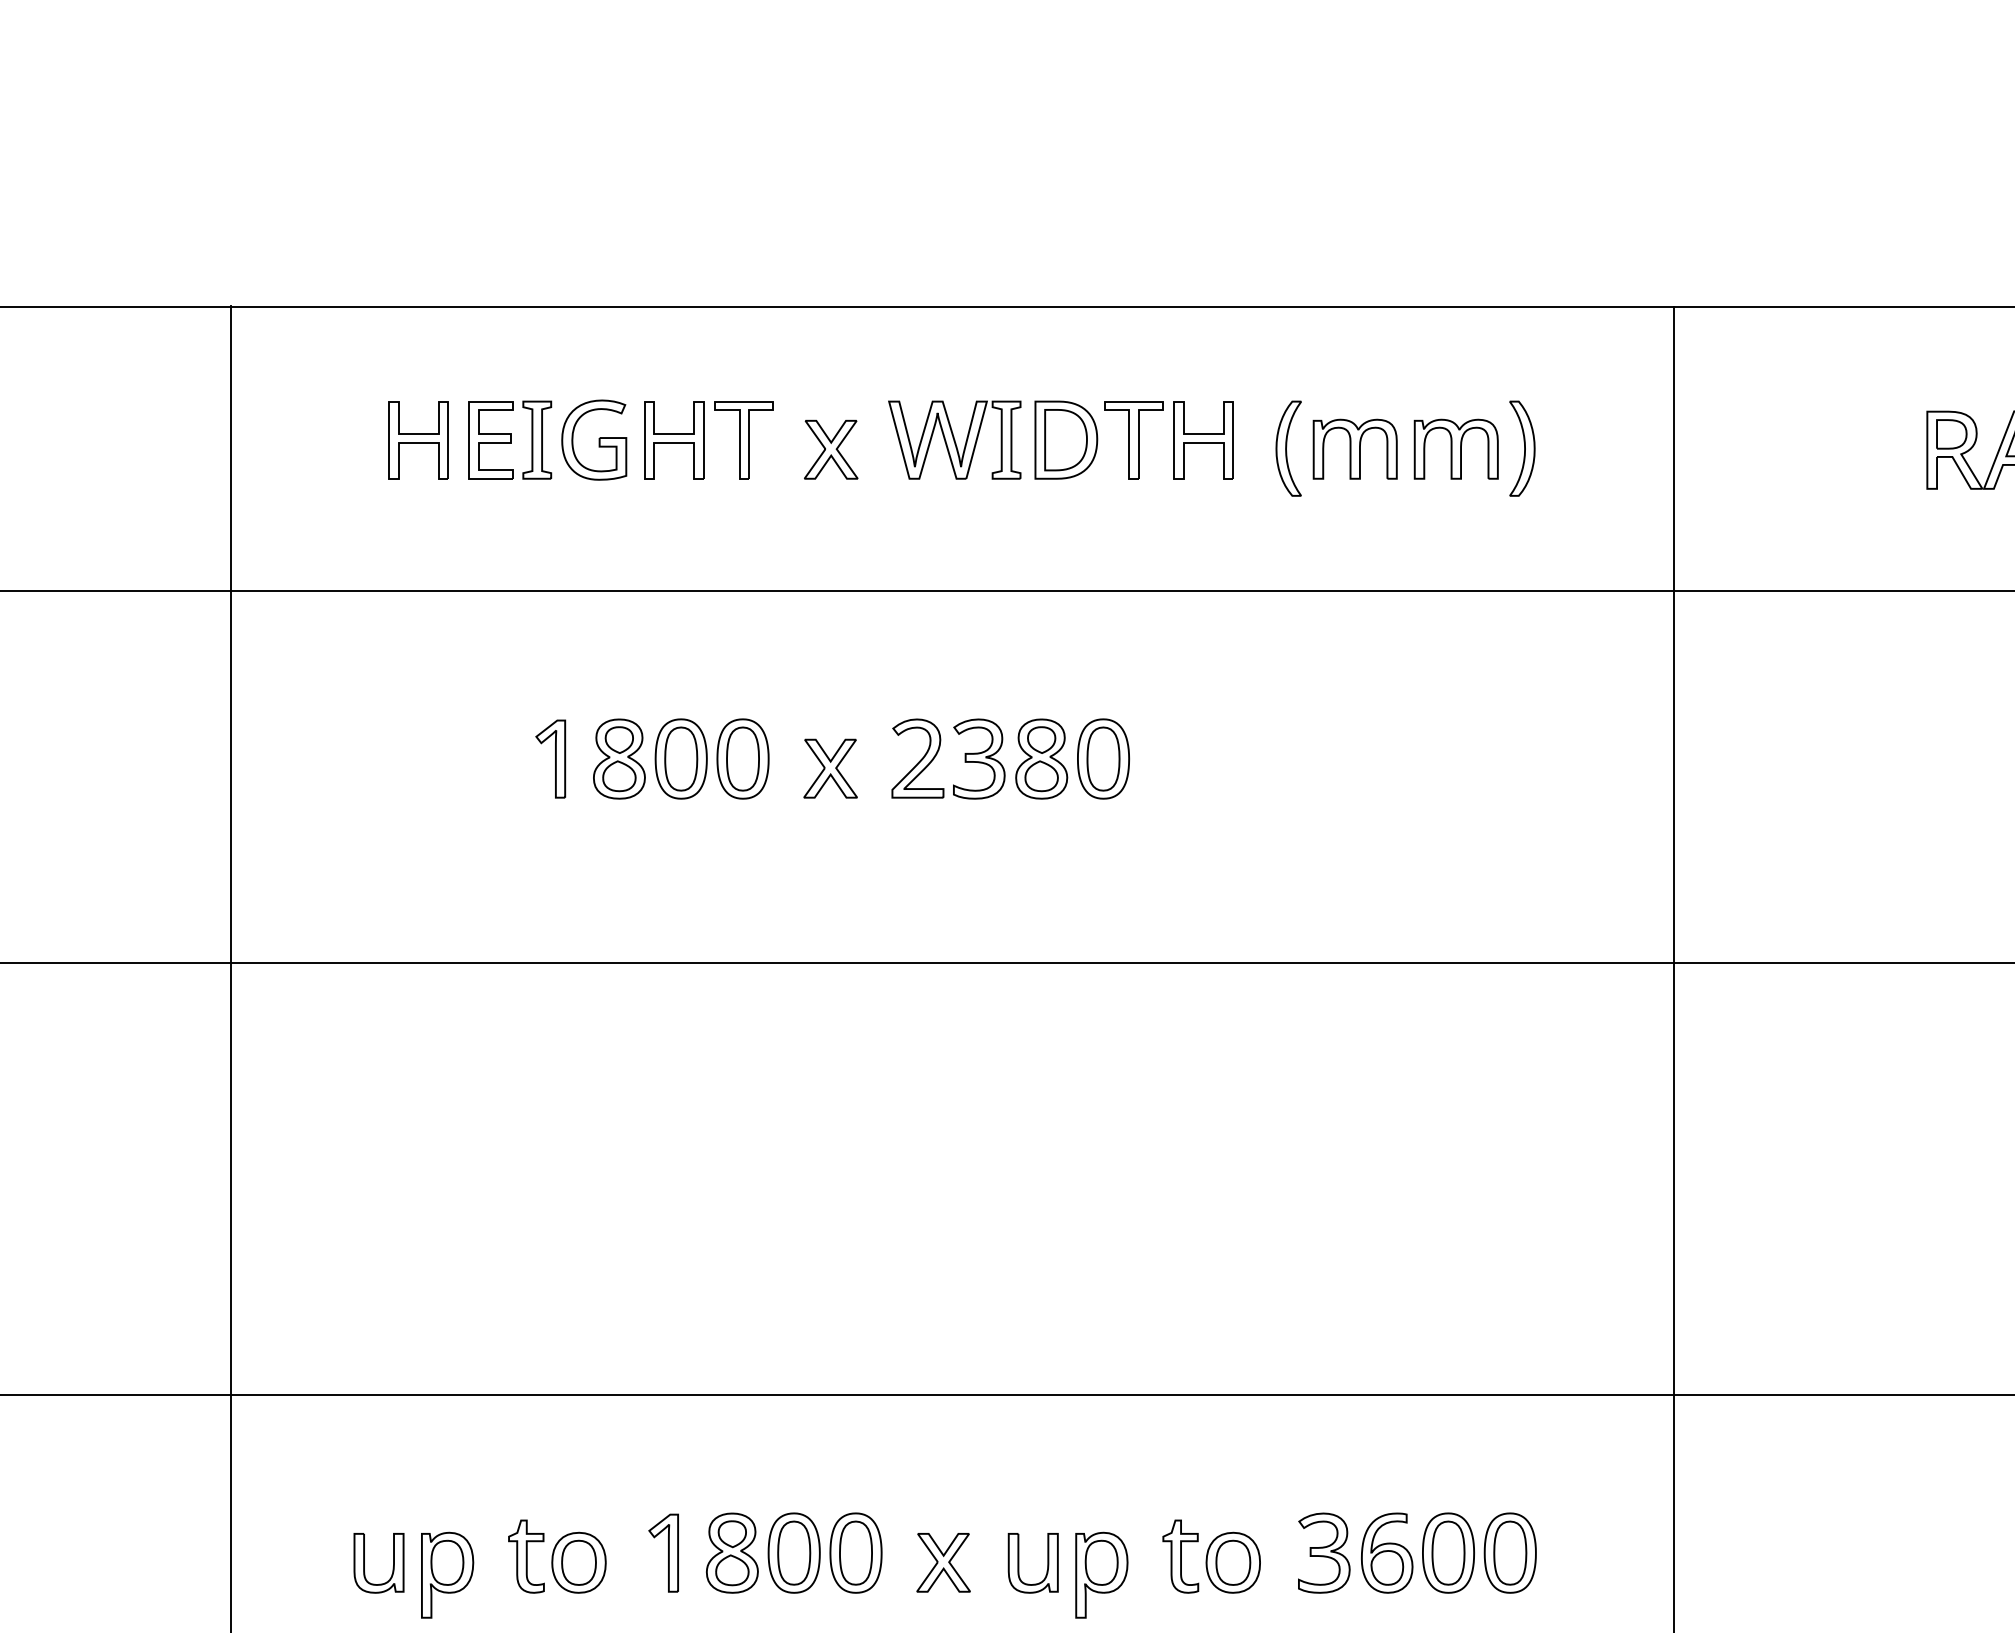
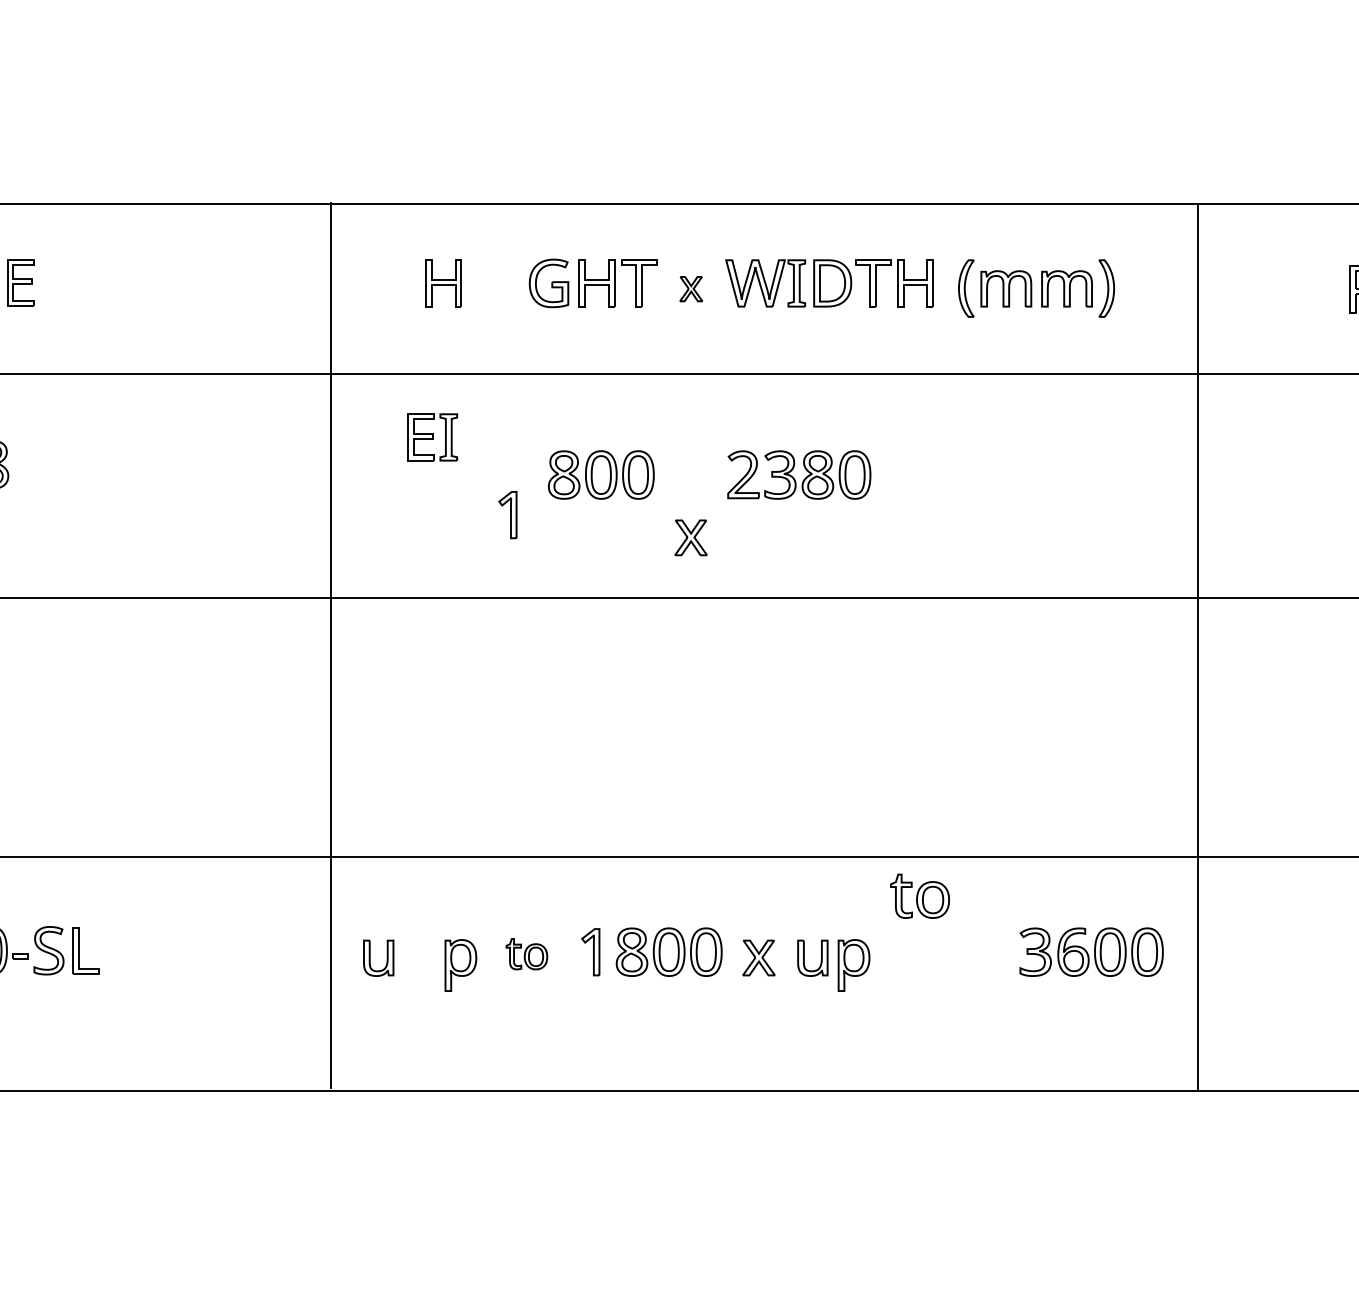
part: (510, 440) -> (432, 437), moved
part: (829, 448) -> (690, 288), size x0.7
part: (550, 759) -> (507, 515), moved
part: (829, 768) -> (690, 537), moved
part: (1417, 1551) -> (1091, 951), moved
part: (556, 1555) -> (526, 953), size x0.7
part: (1210, 1555) -> (919, 895), moved
part: (365, 1561) -> (370, 957), moved

